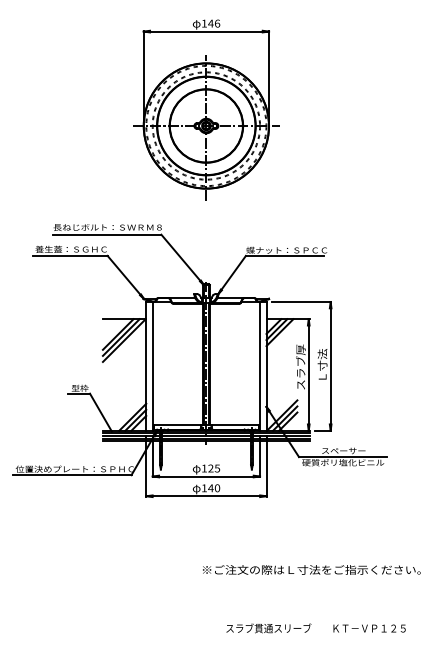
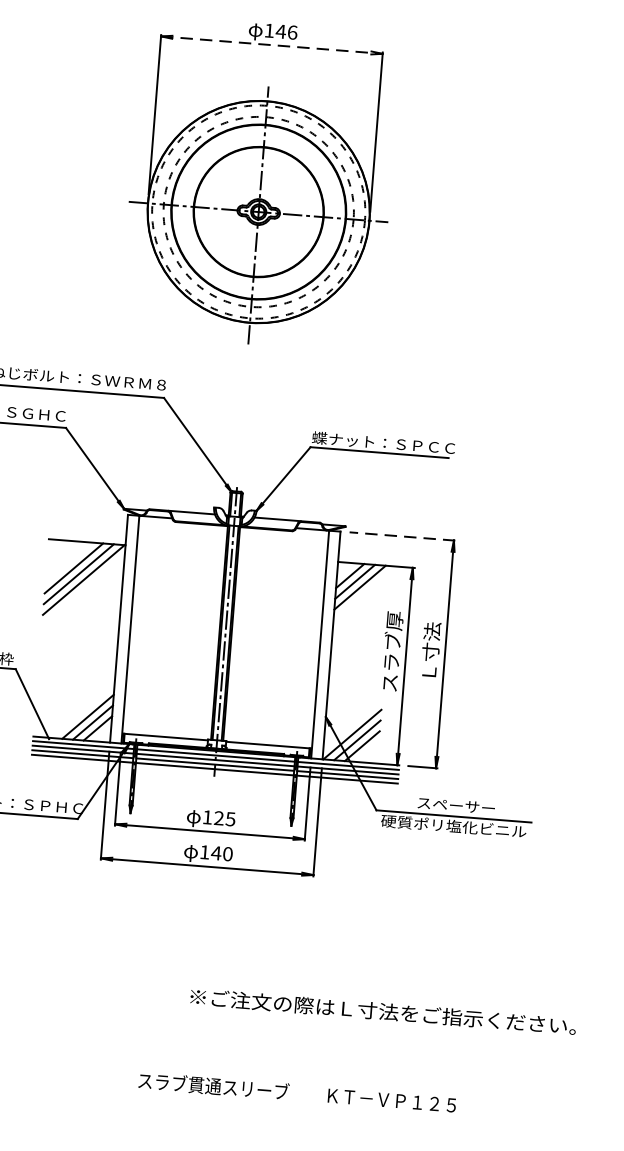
line: (206, 31) -> (272, 44), solid -> dashed
line: (301, 302) -> (402, 537), solid -> dashed
text: (315, 628) -> (296, 1092), moved

